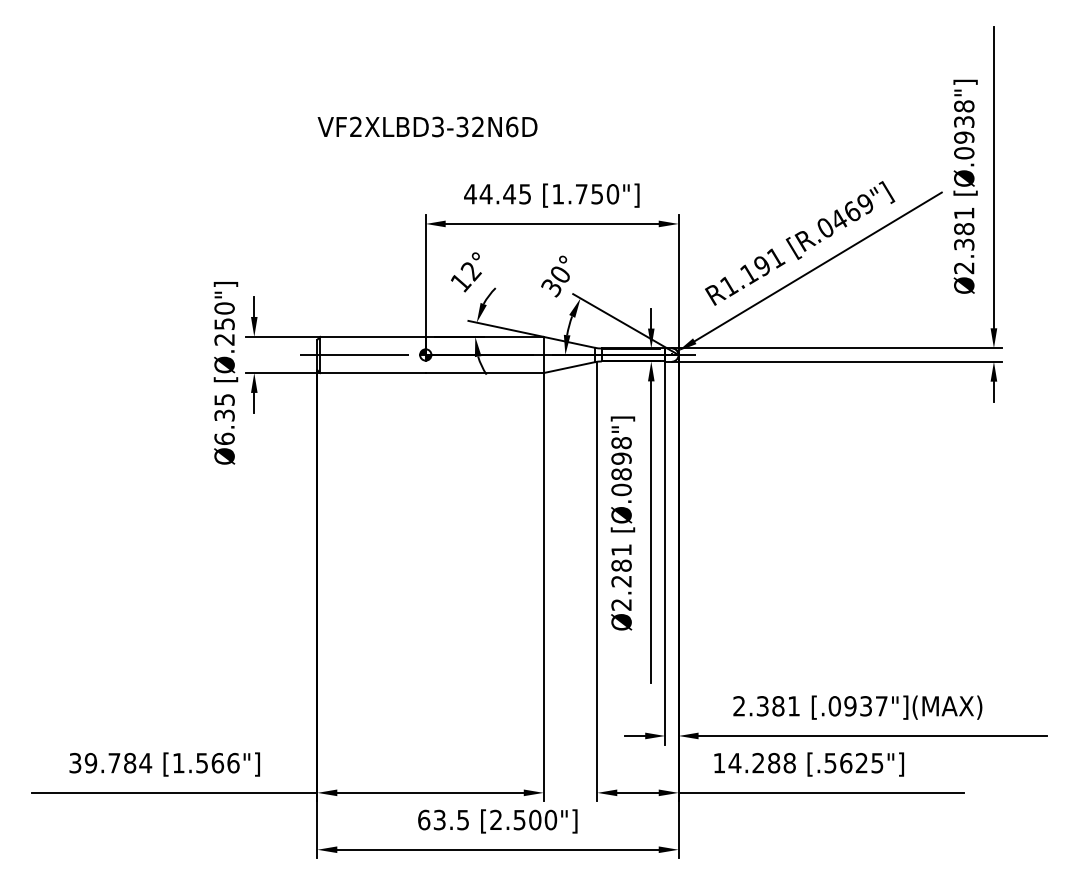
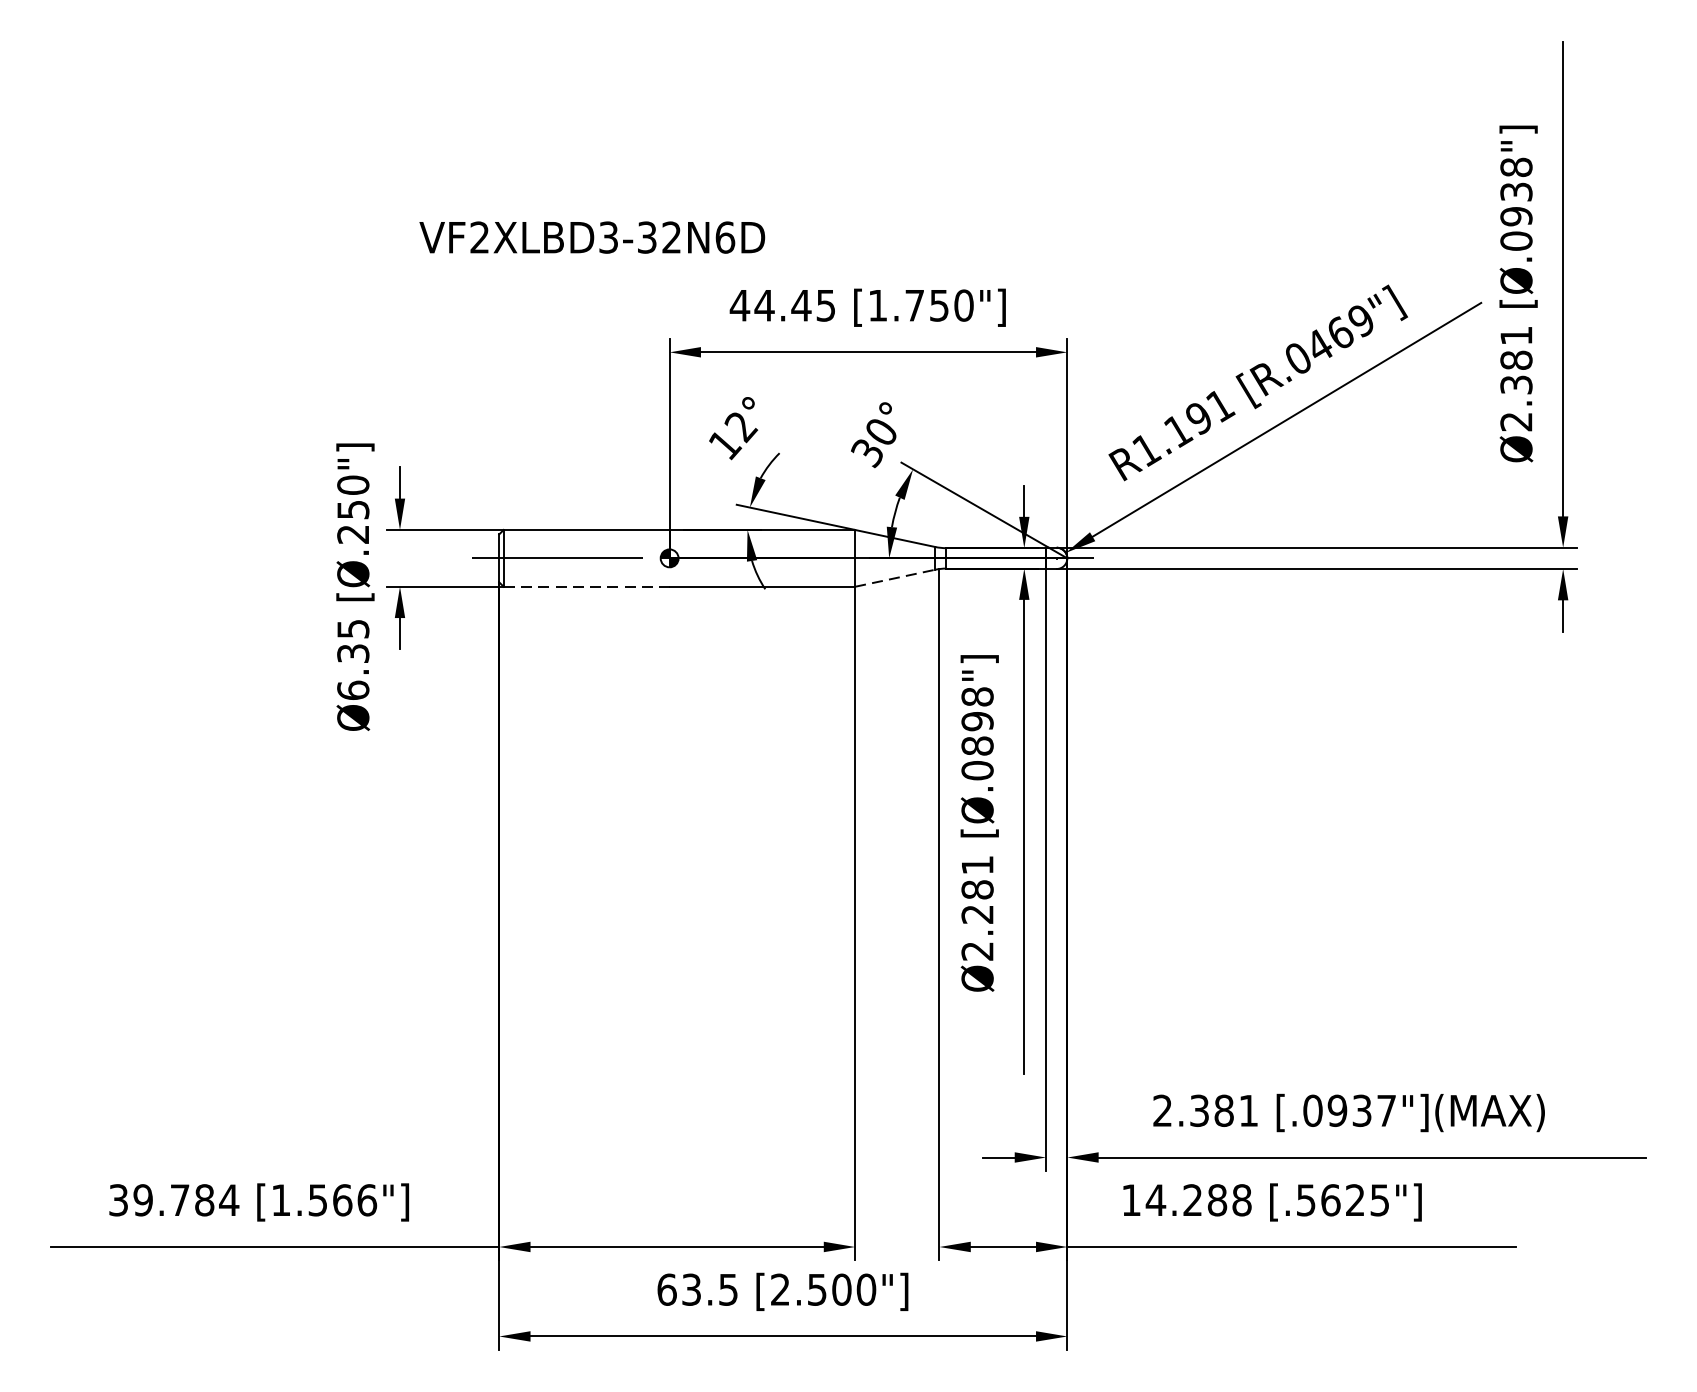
text: (427, 126) -> (592, 236), moved
line: (569, 367) -> (895, 578), solid -> dashed
line: (373, 373) -> (587, 587), solid -> dashed

